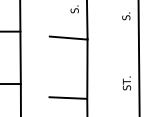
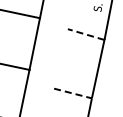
line: (68, 38) -> (85, 34), solid -> dashed
line: (68, 98) -> (73, 94), solid -> dashed

